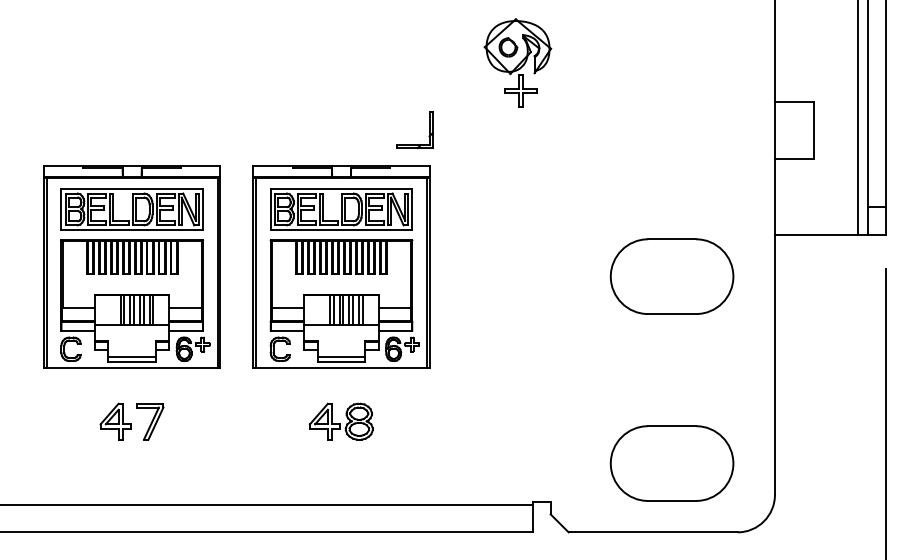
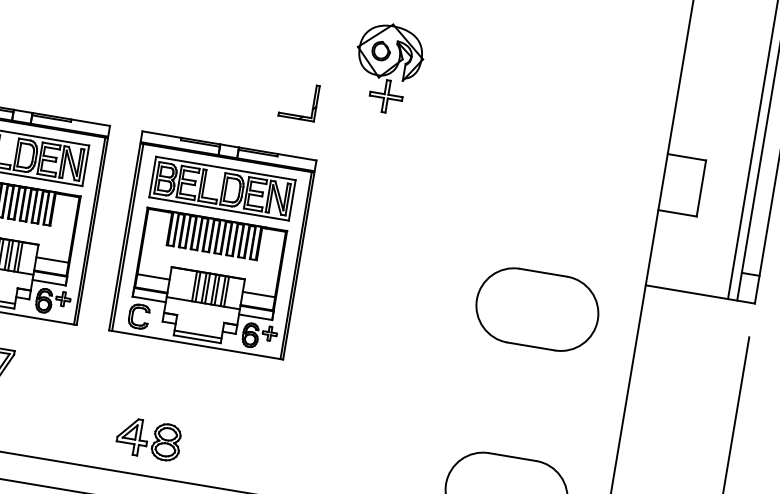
part: (517, 62) -> (387, 67), moved
part: (414, 144) -> (296, 115), moved
part: (340, 421) -> (148, 438), moved

